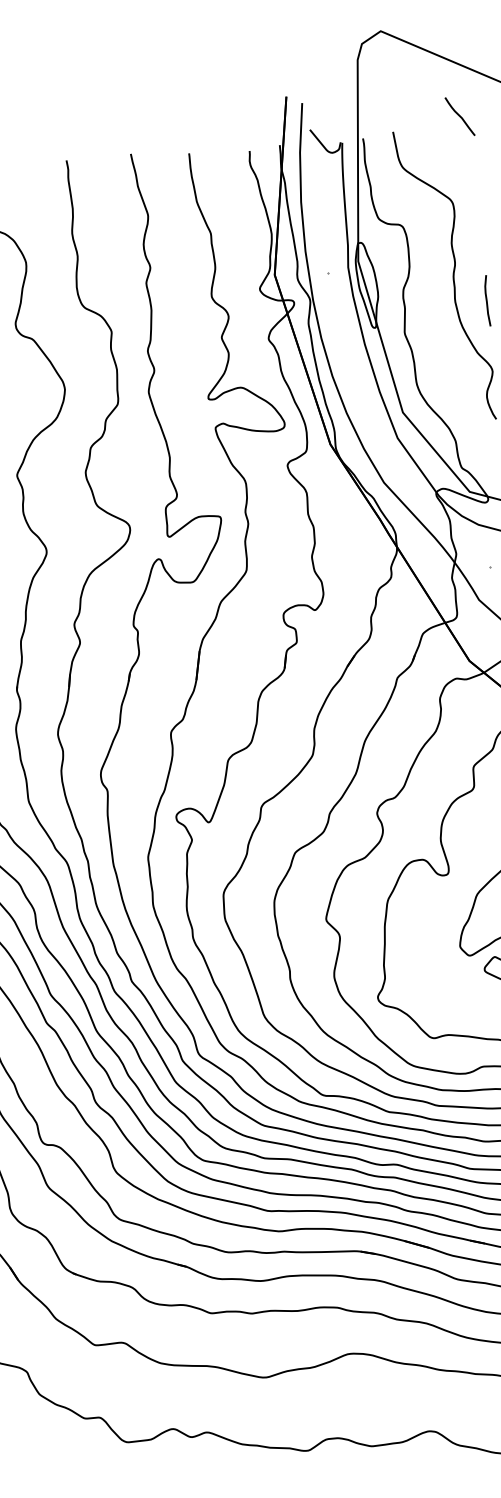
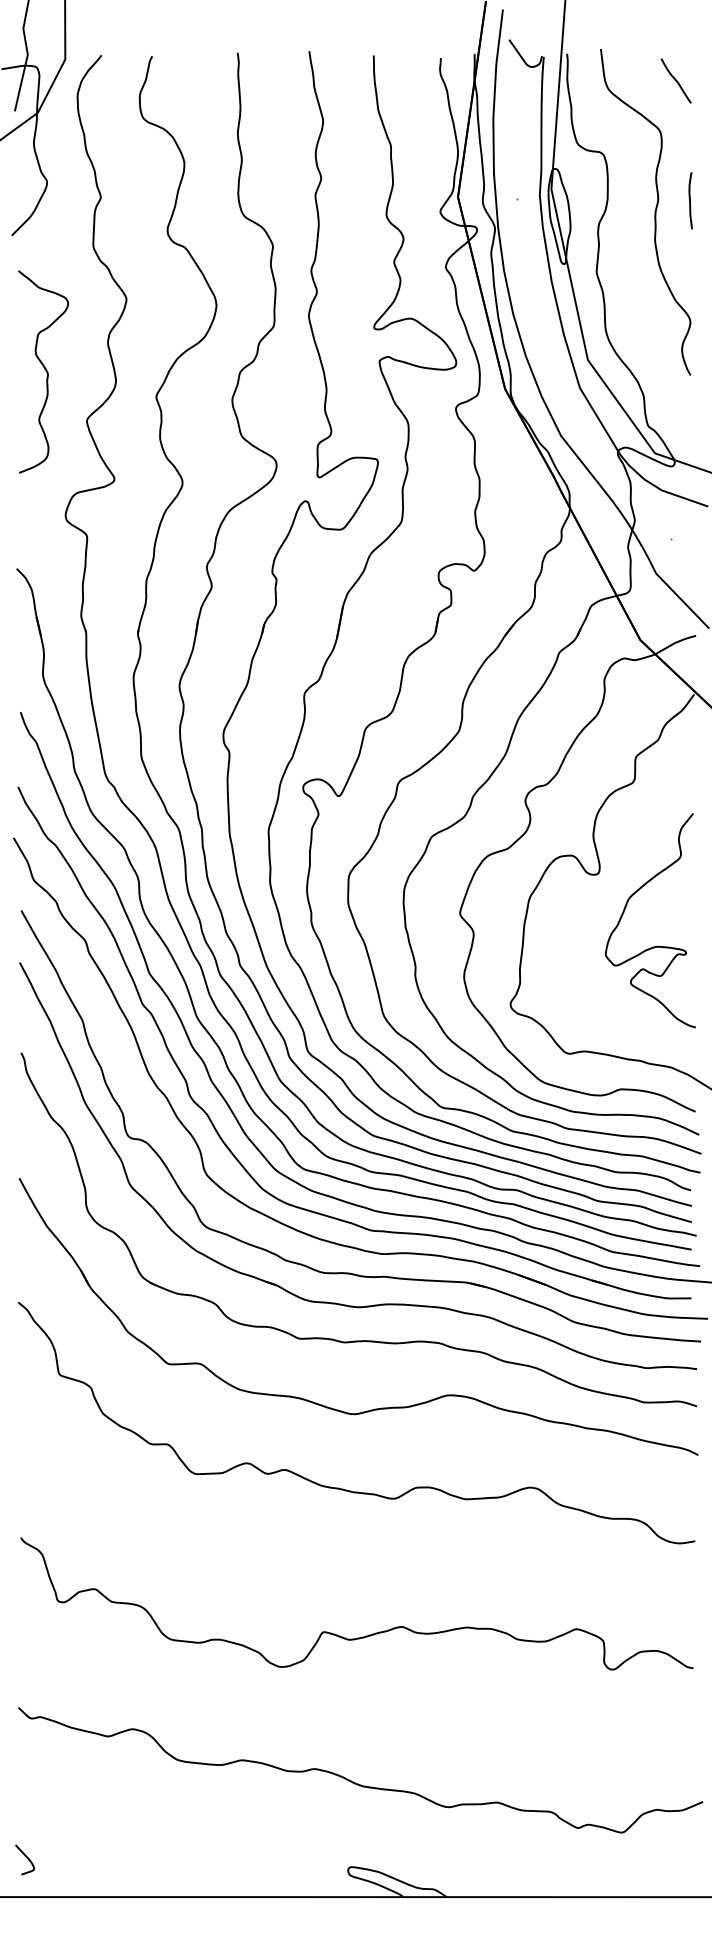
curve: (459, 116) -> (675, 80), moved
curve: (487, 300) -> (690, 200), moved

